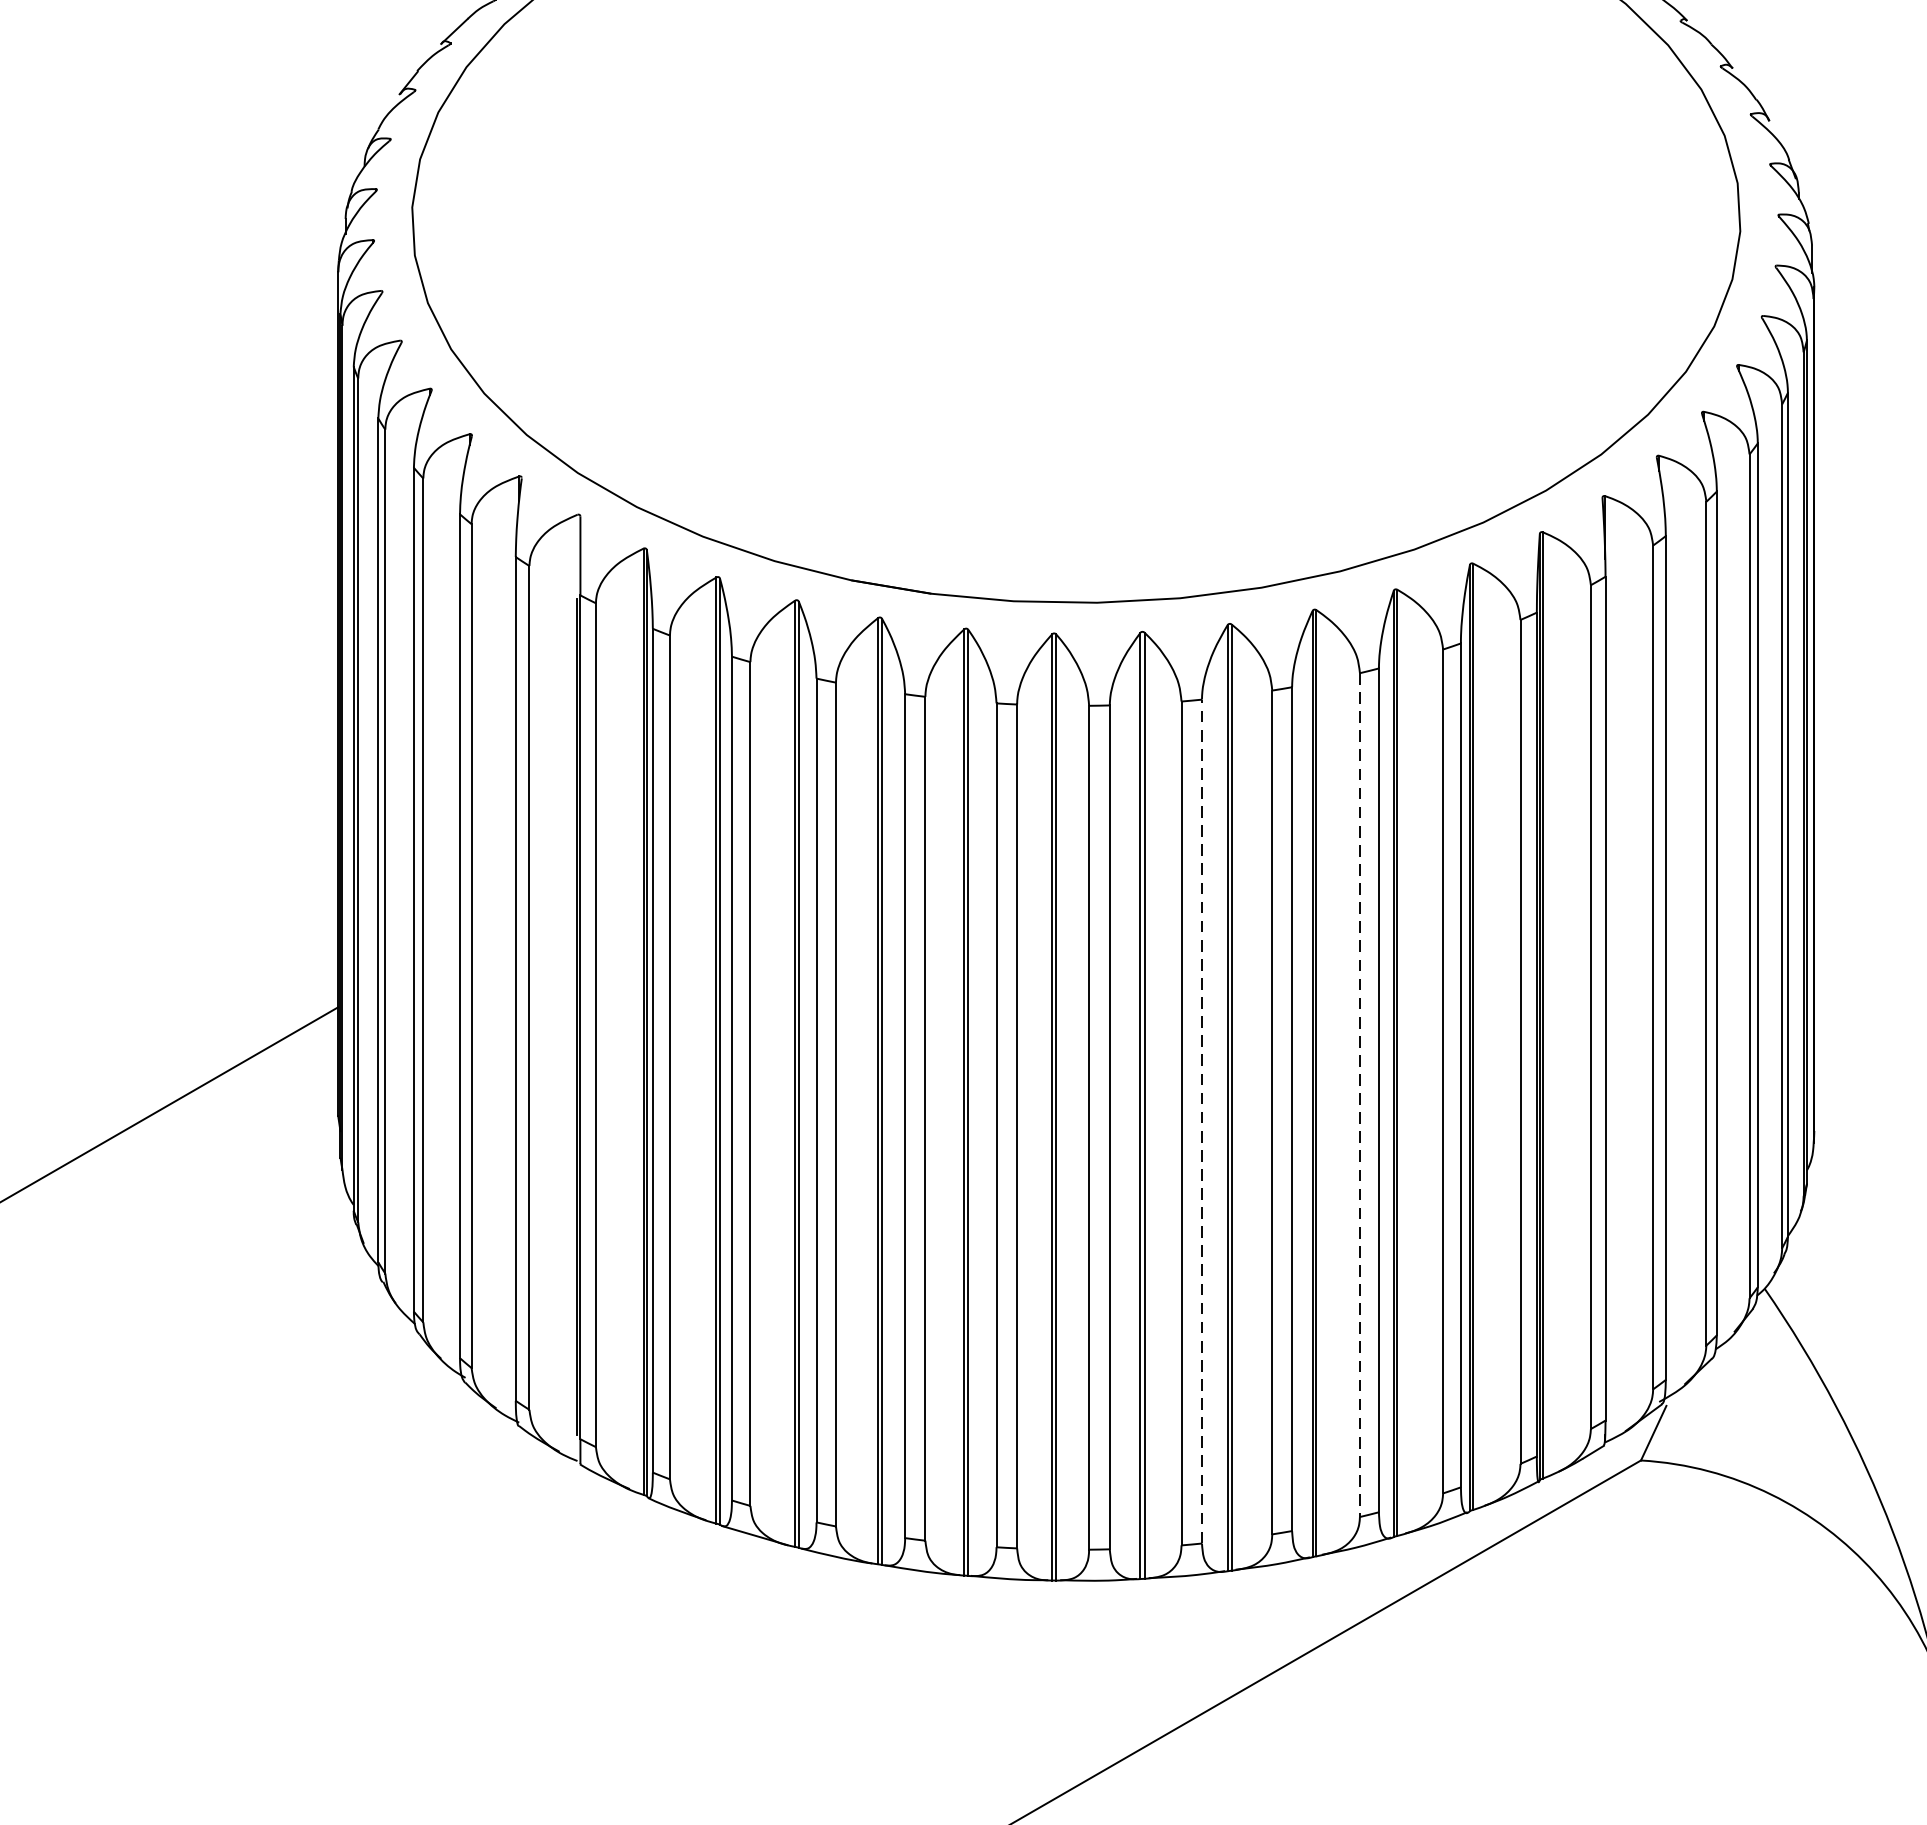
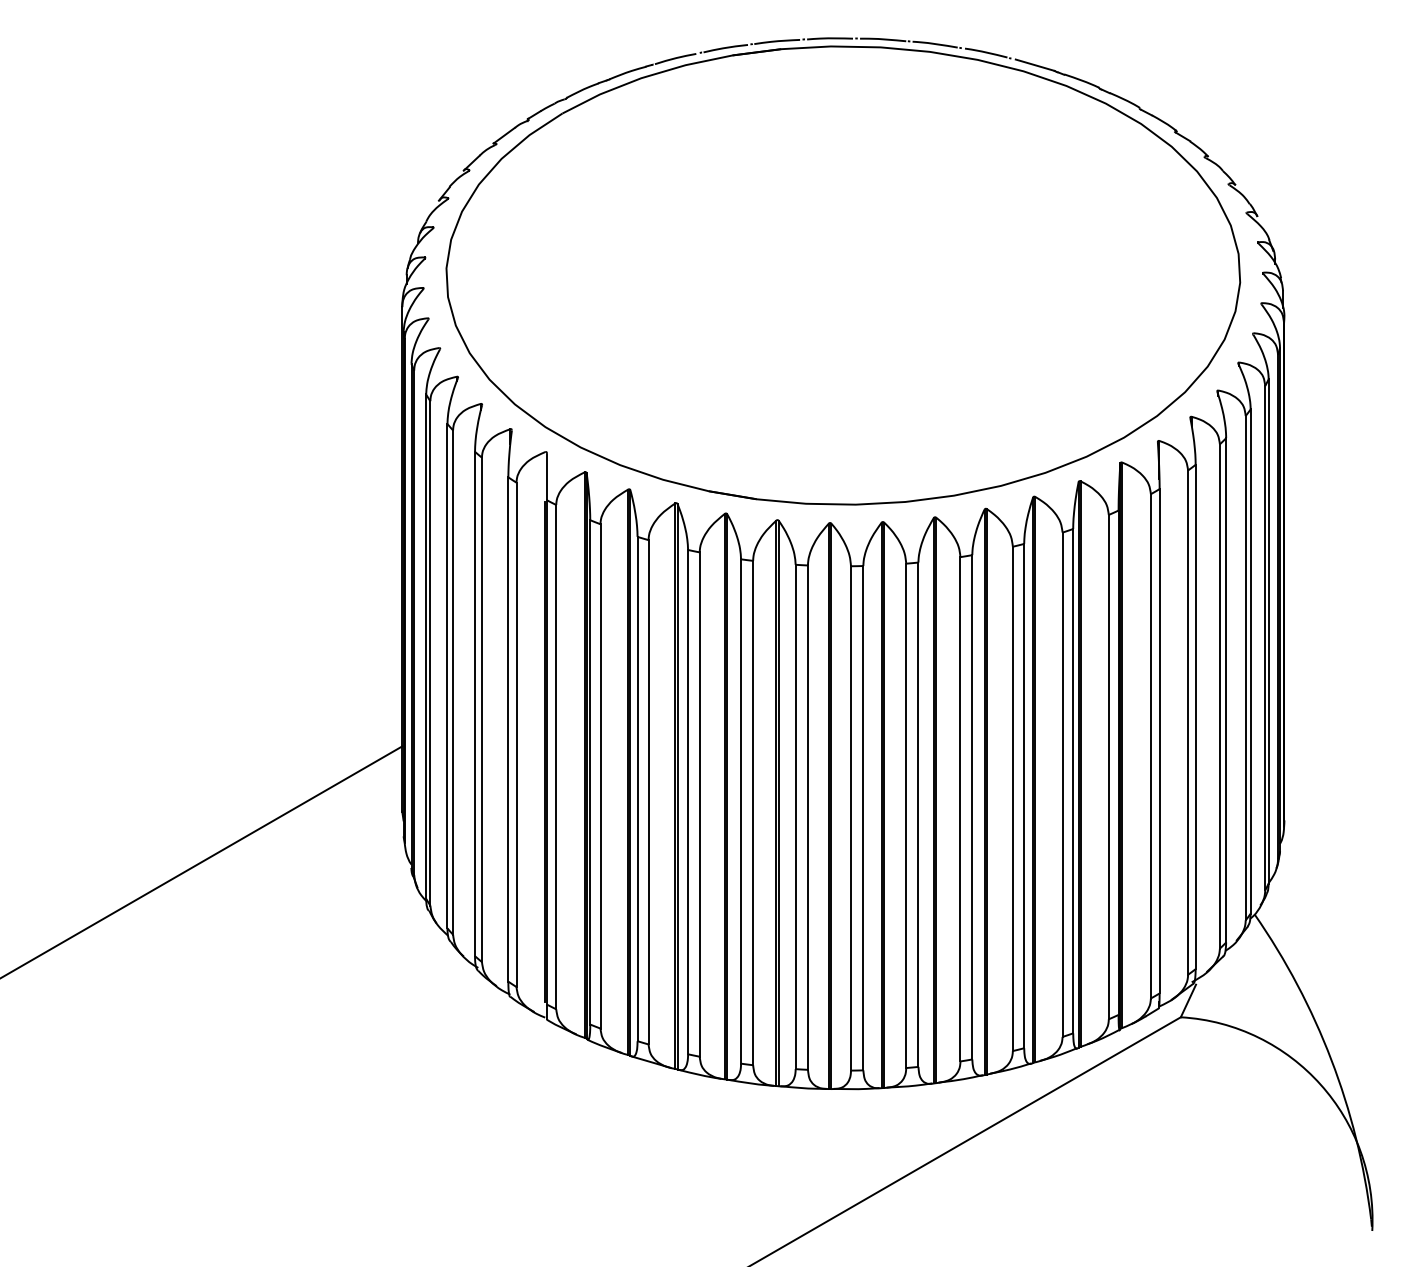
line: (1359, 1096) -> (1012, 799), dashed -> solid
line: (1202, 1121) -> (918, 814), dashed -> solid

